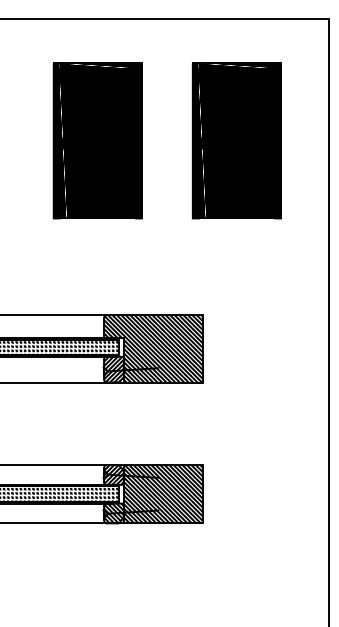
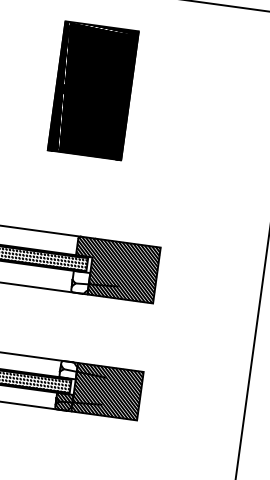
part: (236, 140) -> (208, 106), removed
hatch: (113, 369) -> (80, 282), removed
hatch: (113, 474) -> (68, 369), removed

